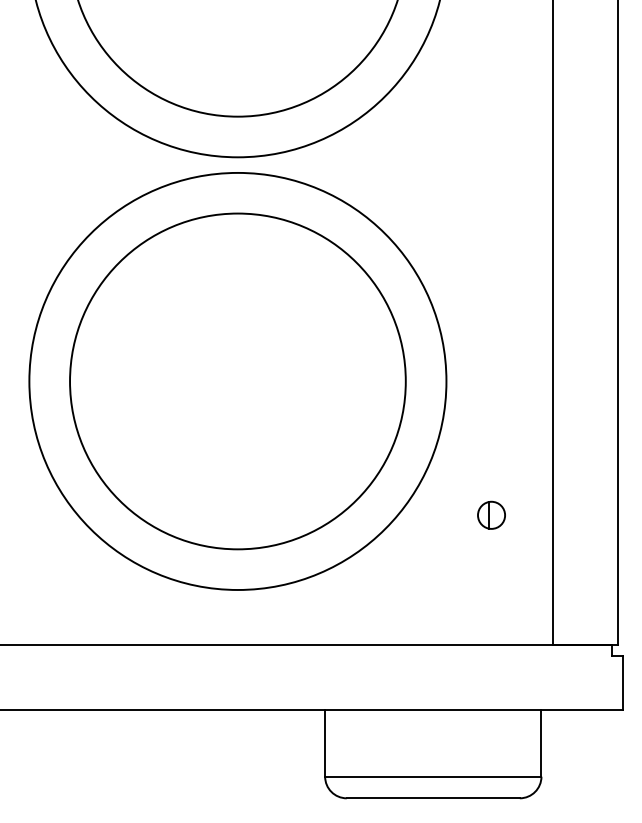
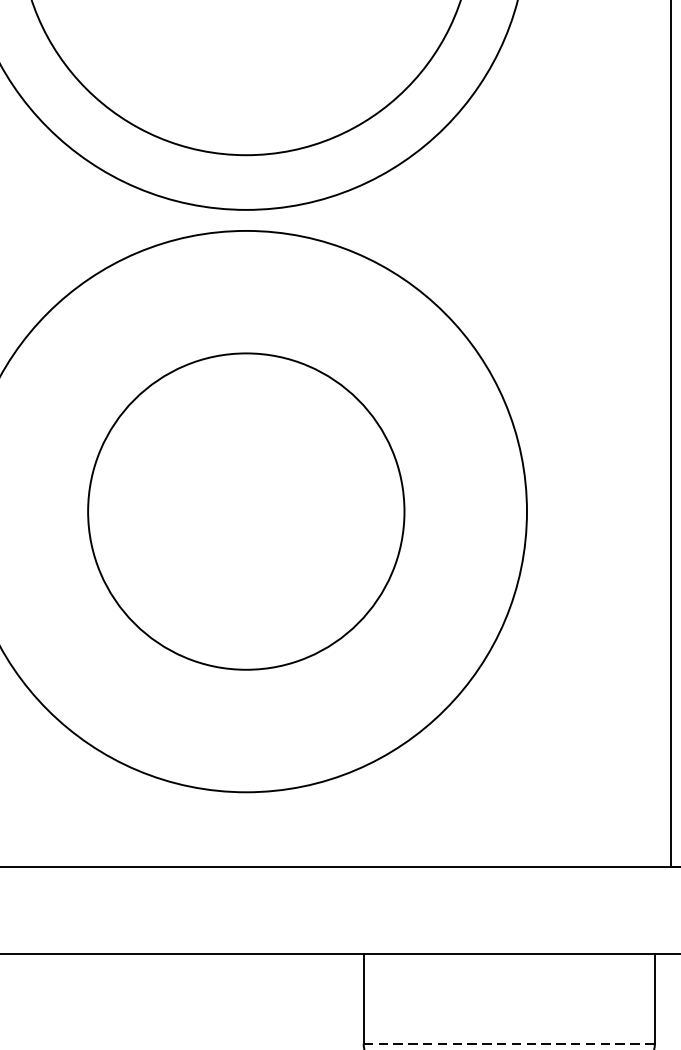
circle: (237, 381) -> (245, 511), size x0.7
part: (491, 514) -> (587, 690), removed
line: (433, 776) -> (509, 1043), solid -> dashed

